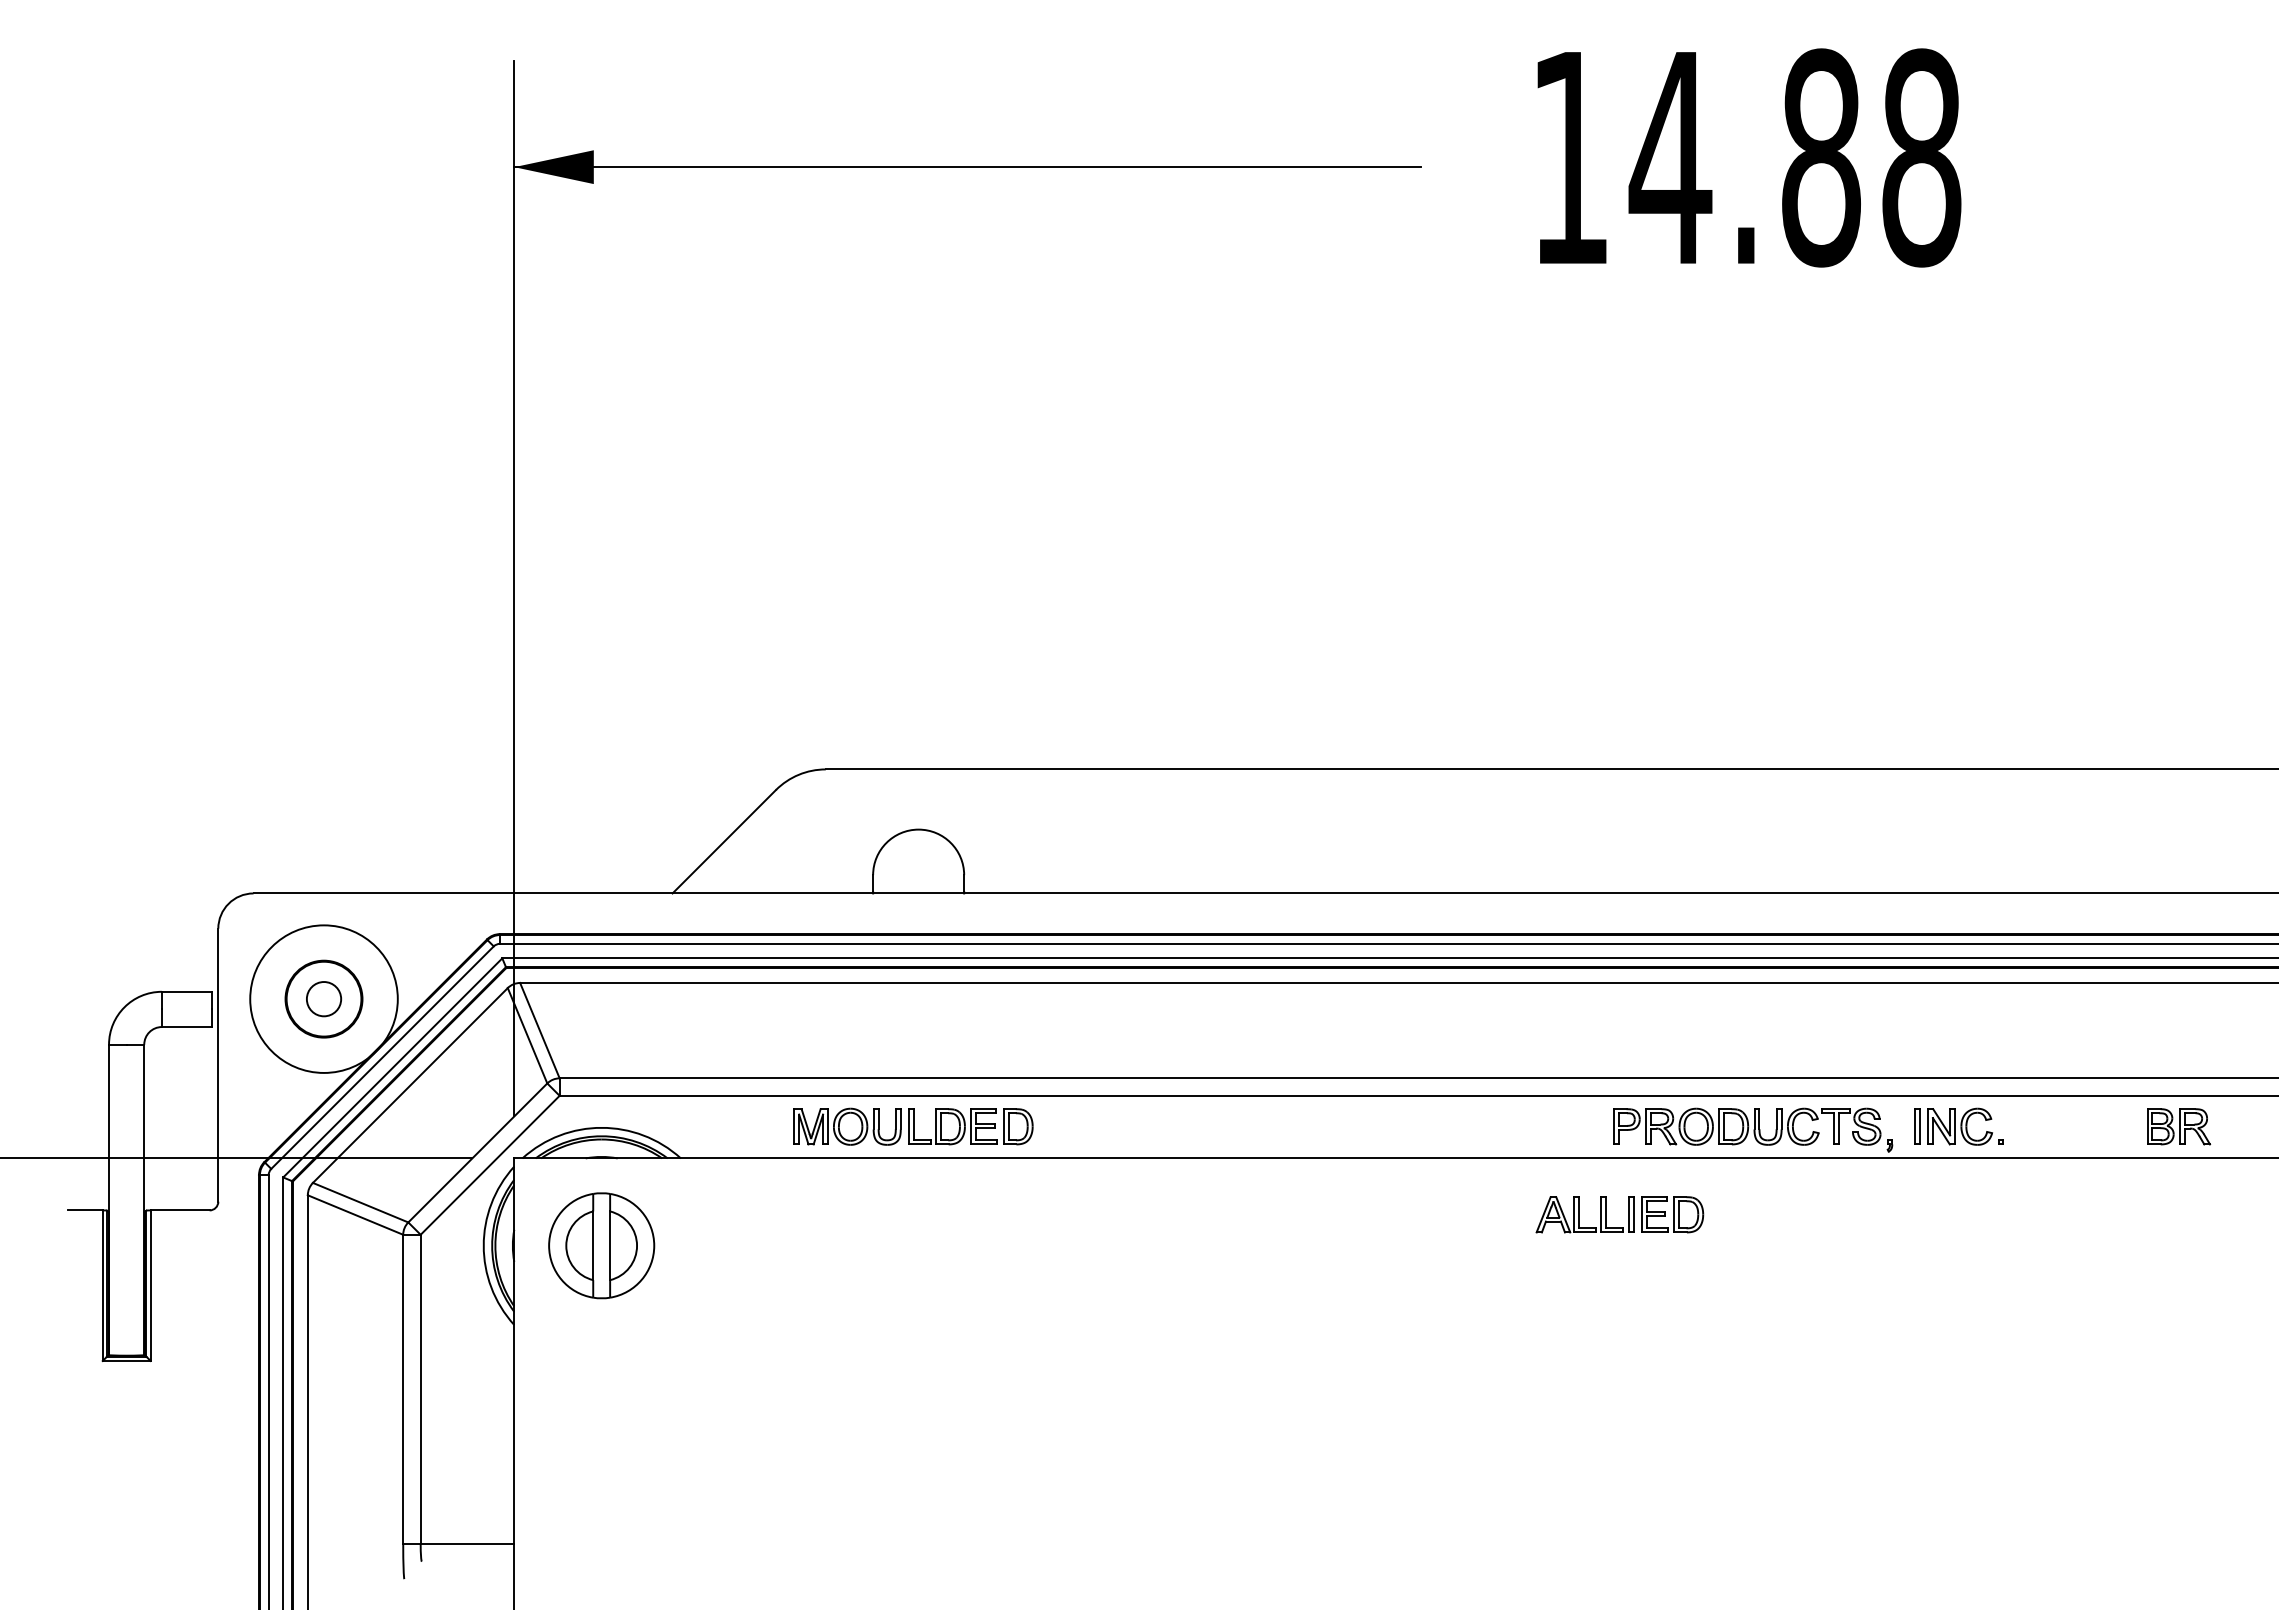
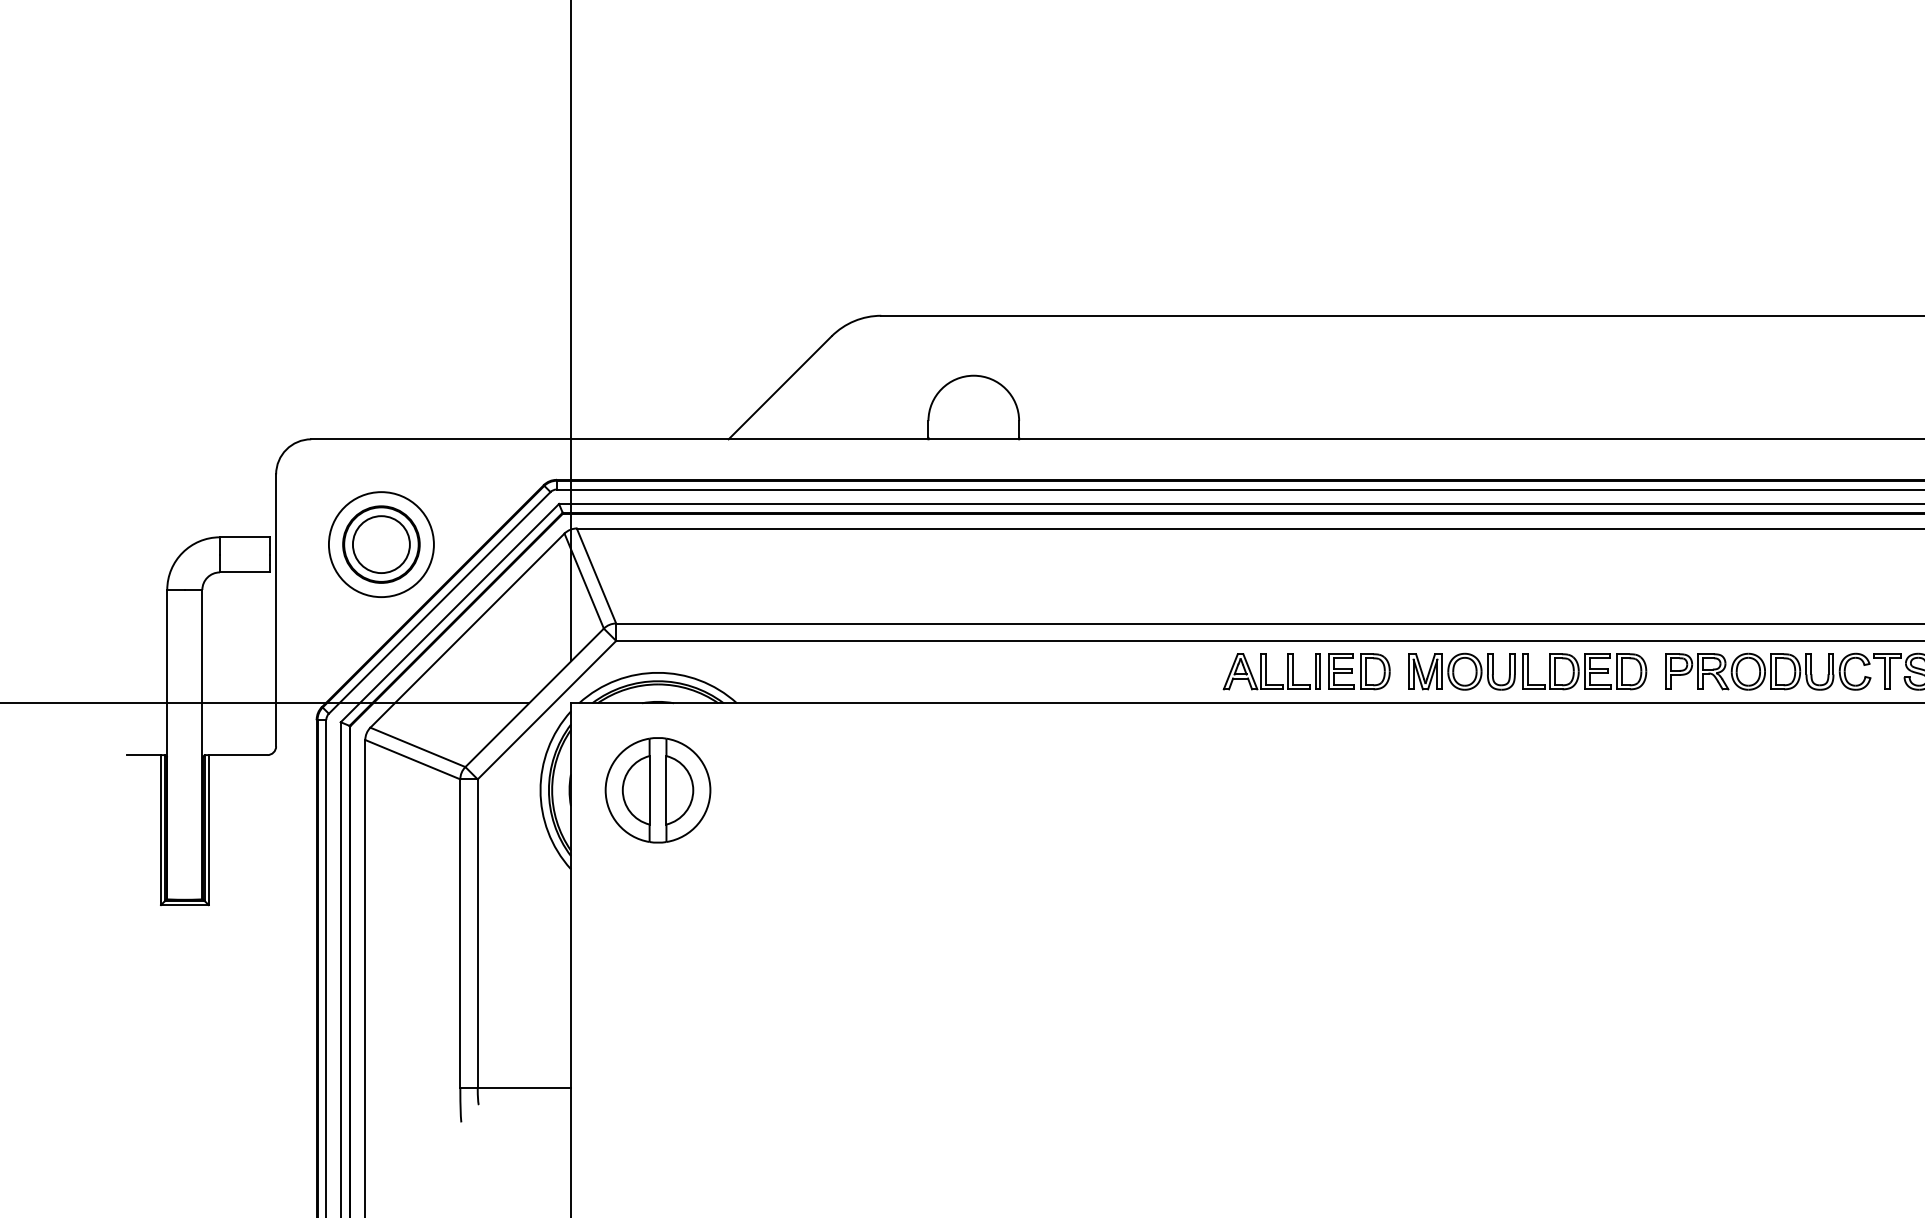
circle: (323, 998) -> (380, 543), size x0.71
circle: (323, 998) -> (380, 543), size x1.67
part: (913, 1126) -> (1527, 671), moved
part: (1628, 1214) -> (1315, 671), moved

